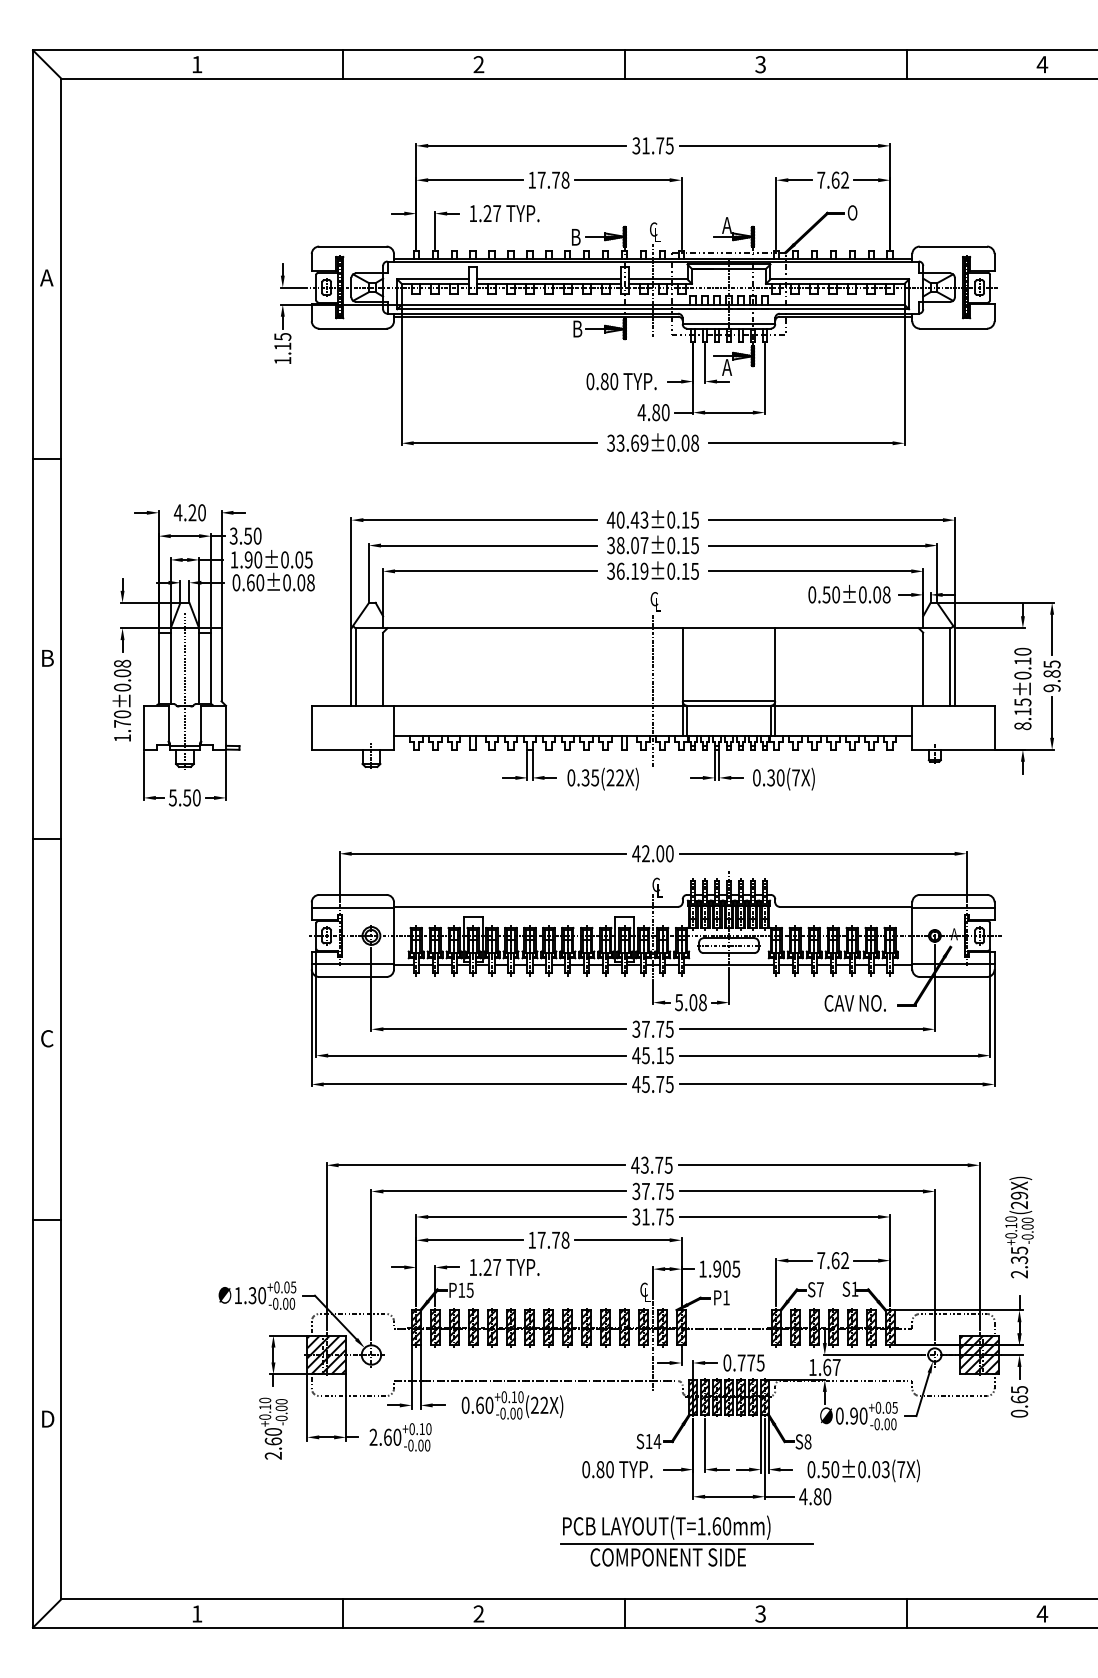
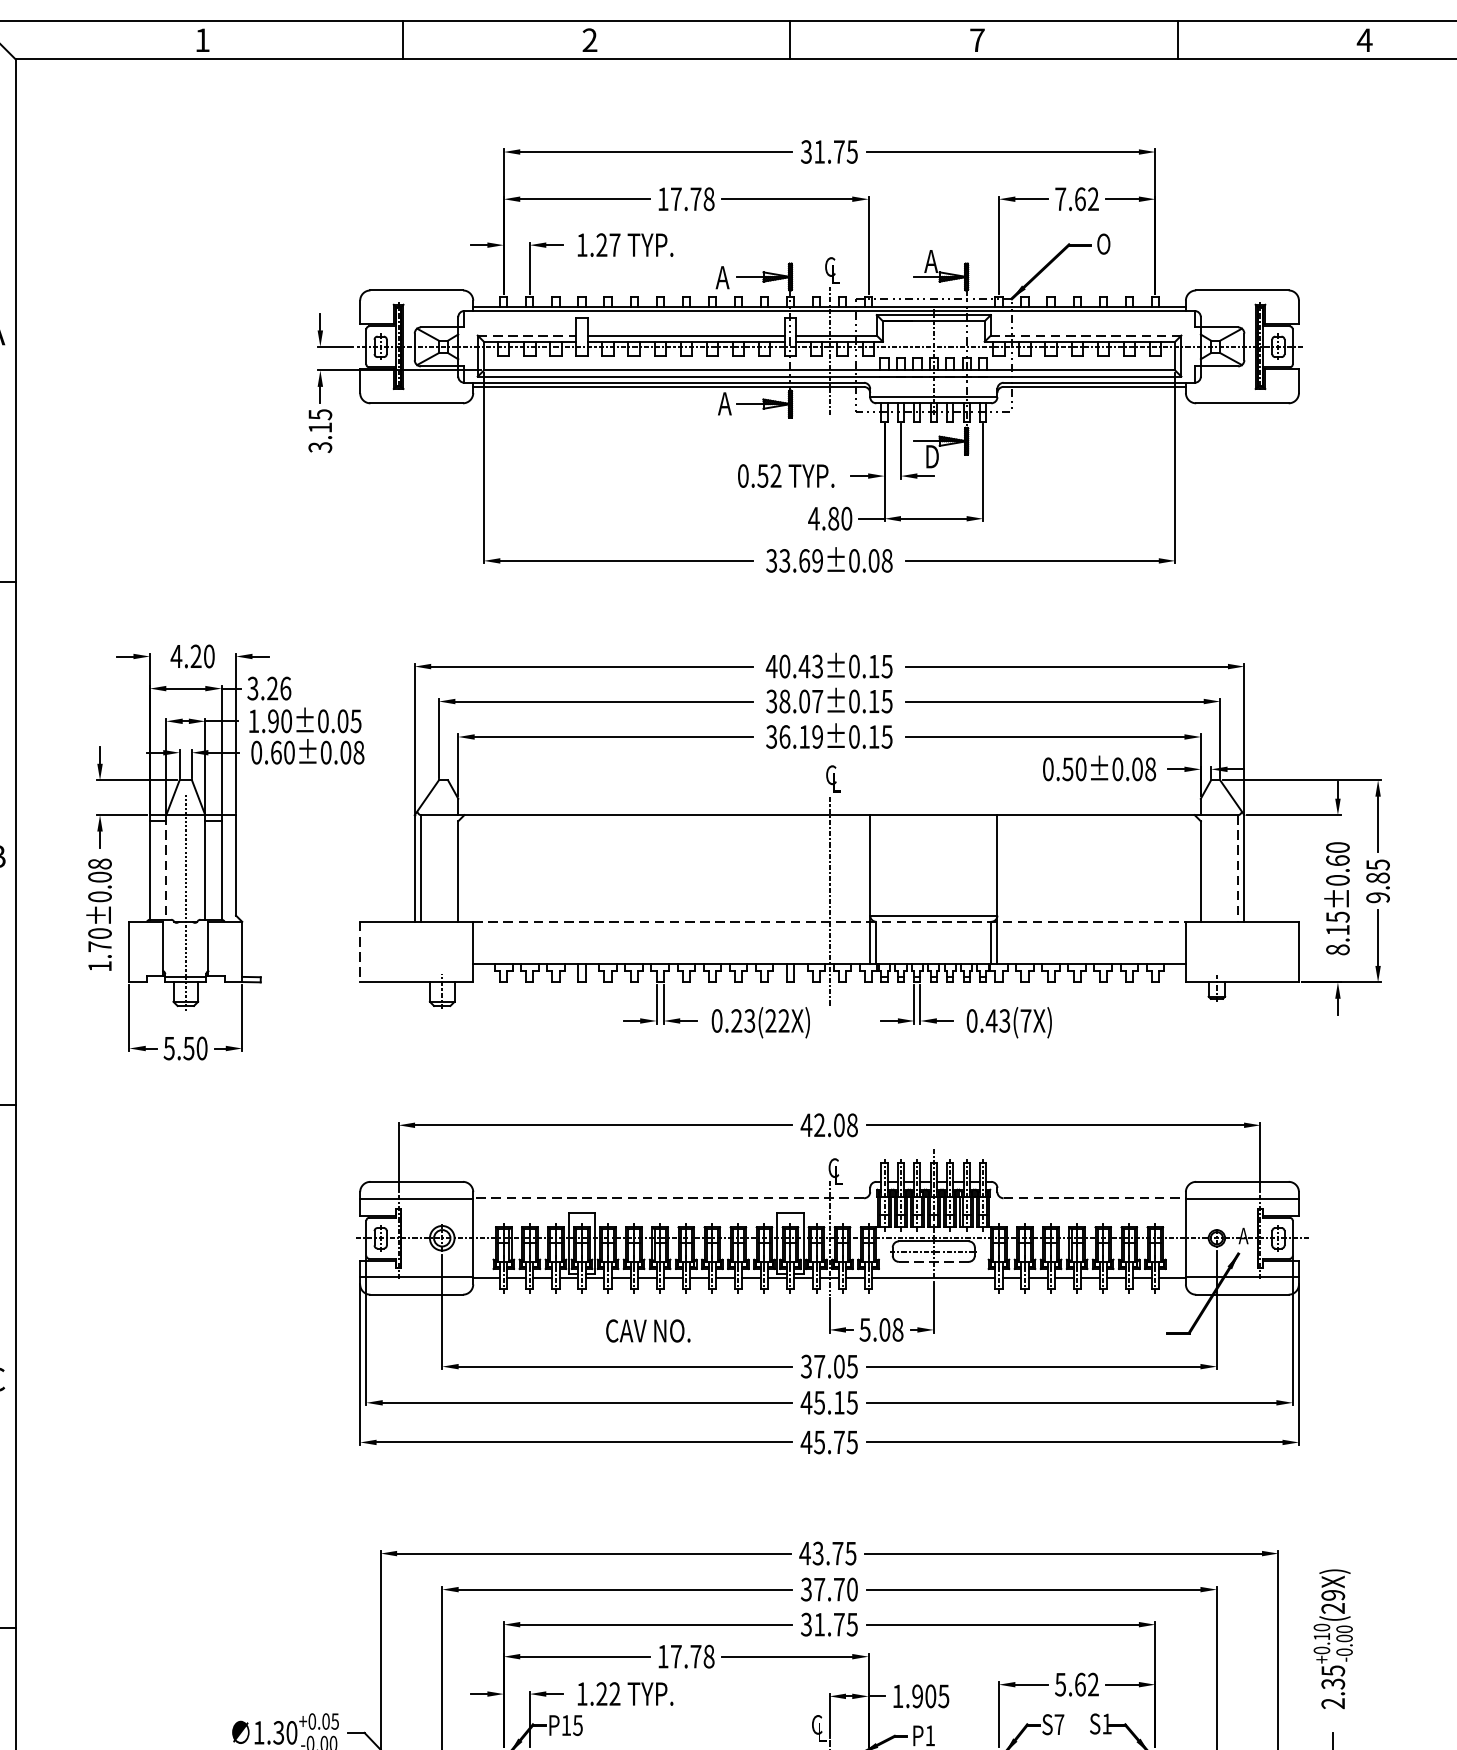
text: (760, 64) -> (977, 40), 3 -> 7
text: (575, 237) -> (722, 277), B -> A
line: (433, 279) -> (527, 335), solid -> dashed
line: (839, 279) -> (1085, 335), solid -> dashed
text: (577, 328) -> (725, 403), B -> A
text: (282, 360) -> (319, 447), 1.15 -> 3.15
text: (727, 367) -> (931, 456), A -> D
text: (609, 381) -> (769, 475), 0.80 -> 0.52
text: (252, 535) -> (278, 687), 3.50 -> 3.26
text: (1022, 661) -> (1337, 860), 8.15±0.10 -> 8.15±0.60
line: (170, 666) -> (165, 867), solid -> dashed
line: (950, 666) -> (1238, 867), solid -> dashed
line: (653, 705) -> (830, 921), solid -> dashed
line: (311, 728) -> (359, 953), solid -> dashed
text: (590, 777) -> (743, 1020), 0.35(22X) -> 0.23(22X)
text: (775, 777) -> (997, 1020), 0.30(7X) -> 0.43(7X)
text: (669, 853) -> (852, 1124), 42.00 -> 42.08
line: (535, 906) -> (667, 1197), solid -> dashed
line: (846, 906) -> (1095, 1197), solid -> dashed
line: (729, 953) -> (934, 1262), solid -> dashed
text: (854, 1003) -> (647, 1331), moved
text: (660, 1028) -> (839, 1365), 37.75 -> 37.05
text: (669, 1190) -> (852, 1588), 37.75 -> 37.70
text: (821, 1260) -> (1061, 1684), 7.62 -> 5.62
text: (497, 1266) -> (615, 1692), 1.27 -> 1.22

